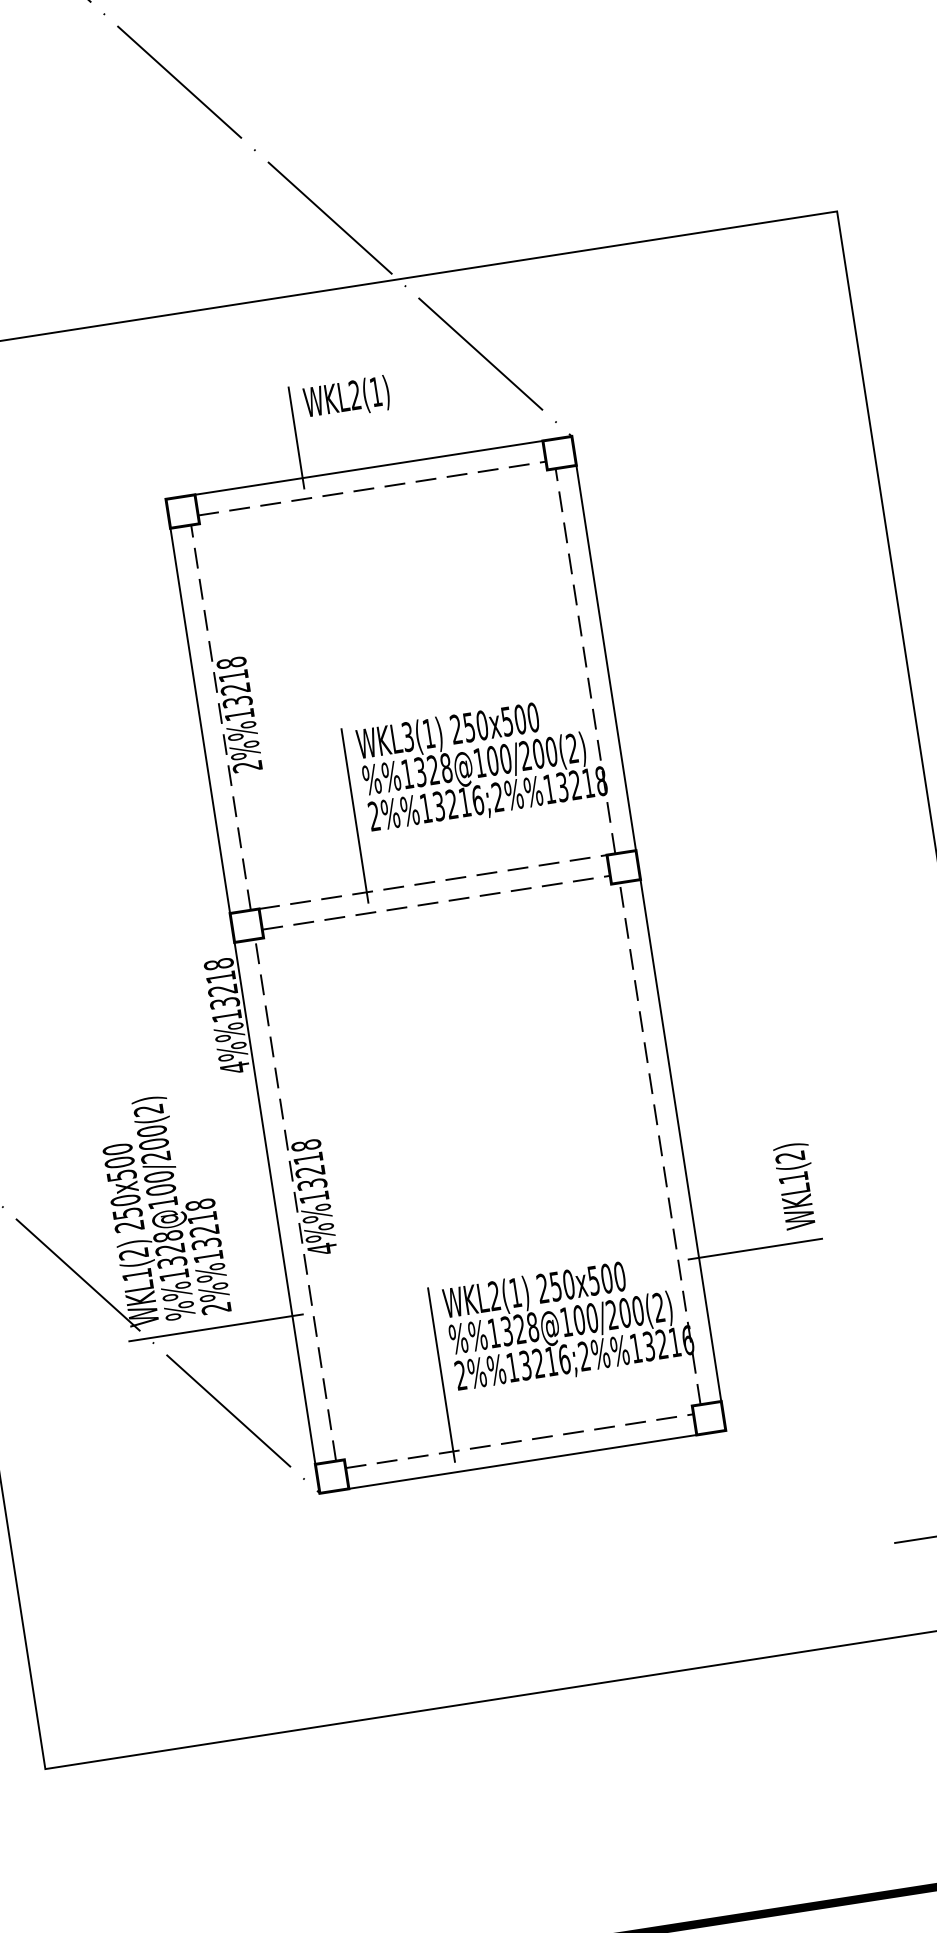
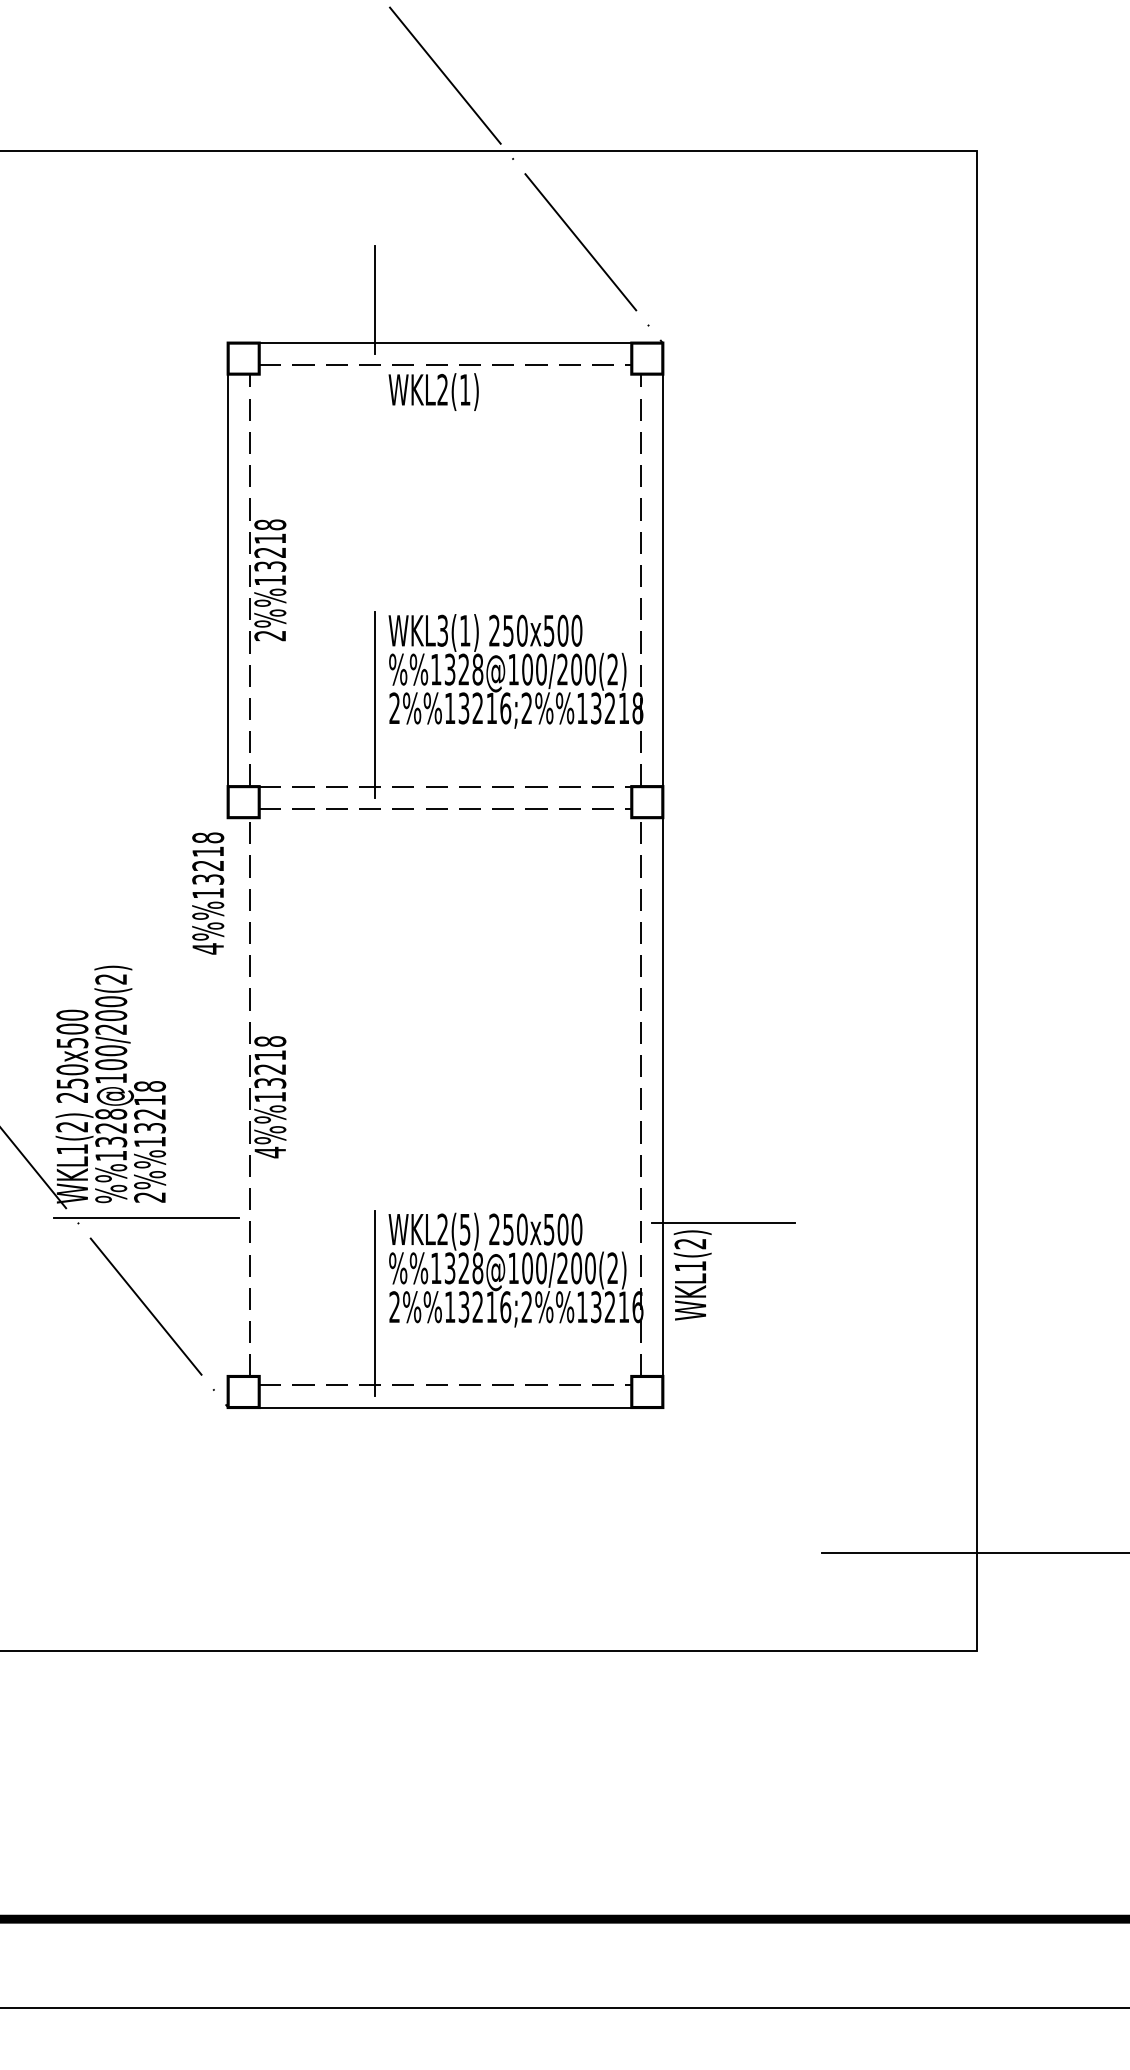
text: (346, 398) -> (433, 391), moved
text: (796, 1186) -> (692, 1275), moved
line: (275, 1202) -> (228, 1096), removed
text: (515, 1292) -> (465, 1229), WKL2(1) -> WKL2(5)

